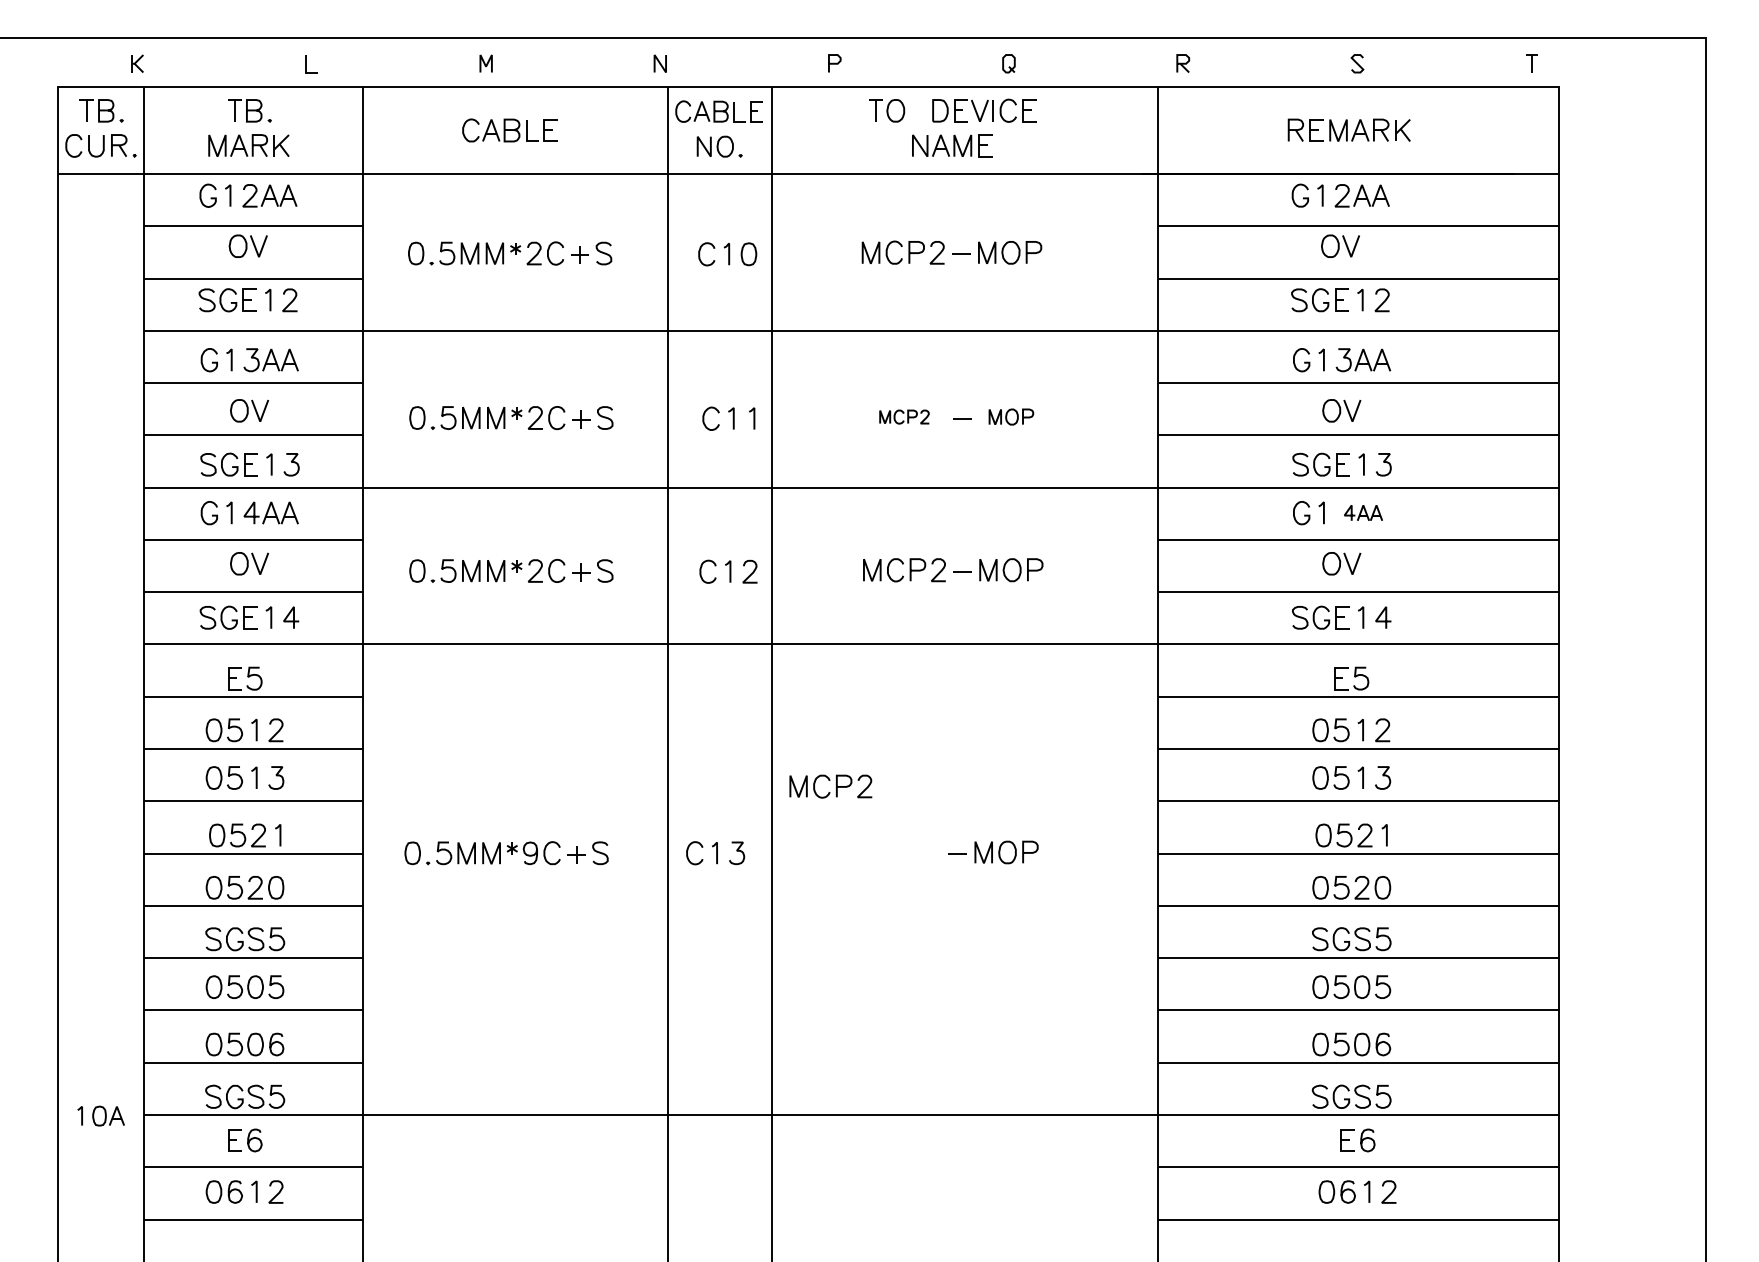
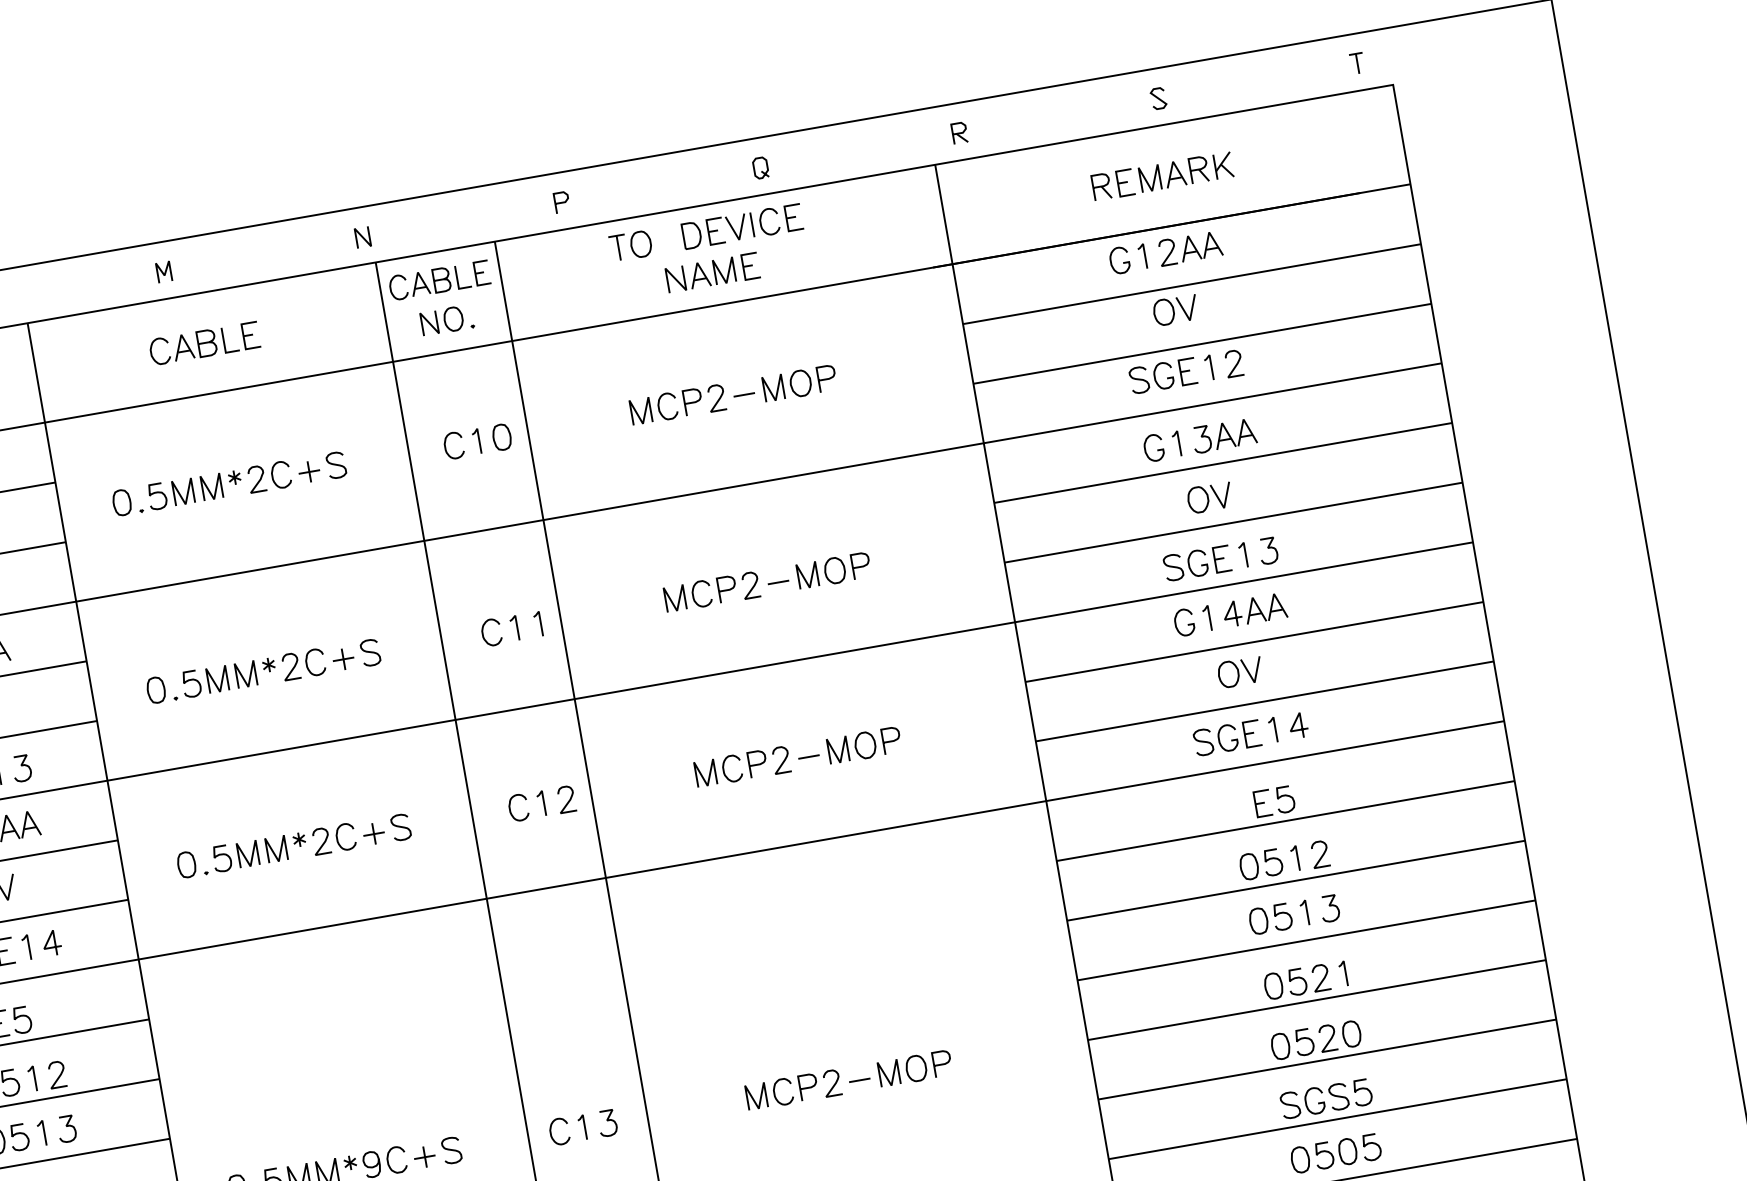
part: (904, 416) -> (711, 591), size x1.67
part: (1011, 416) -> (833, 570), size x1.43
part: (1363, 512) -> (1254, 609), size x1.43
part: (830, 786) -> (793, 1090), moved

